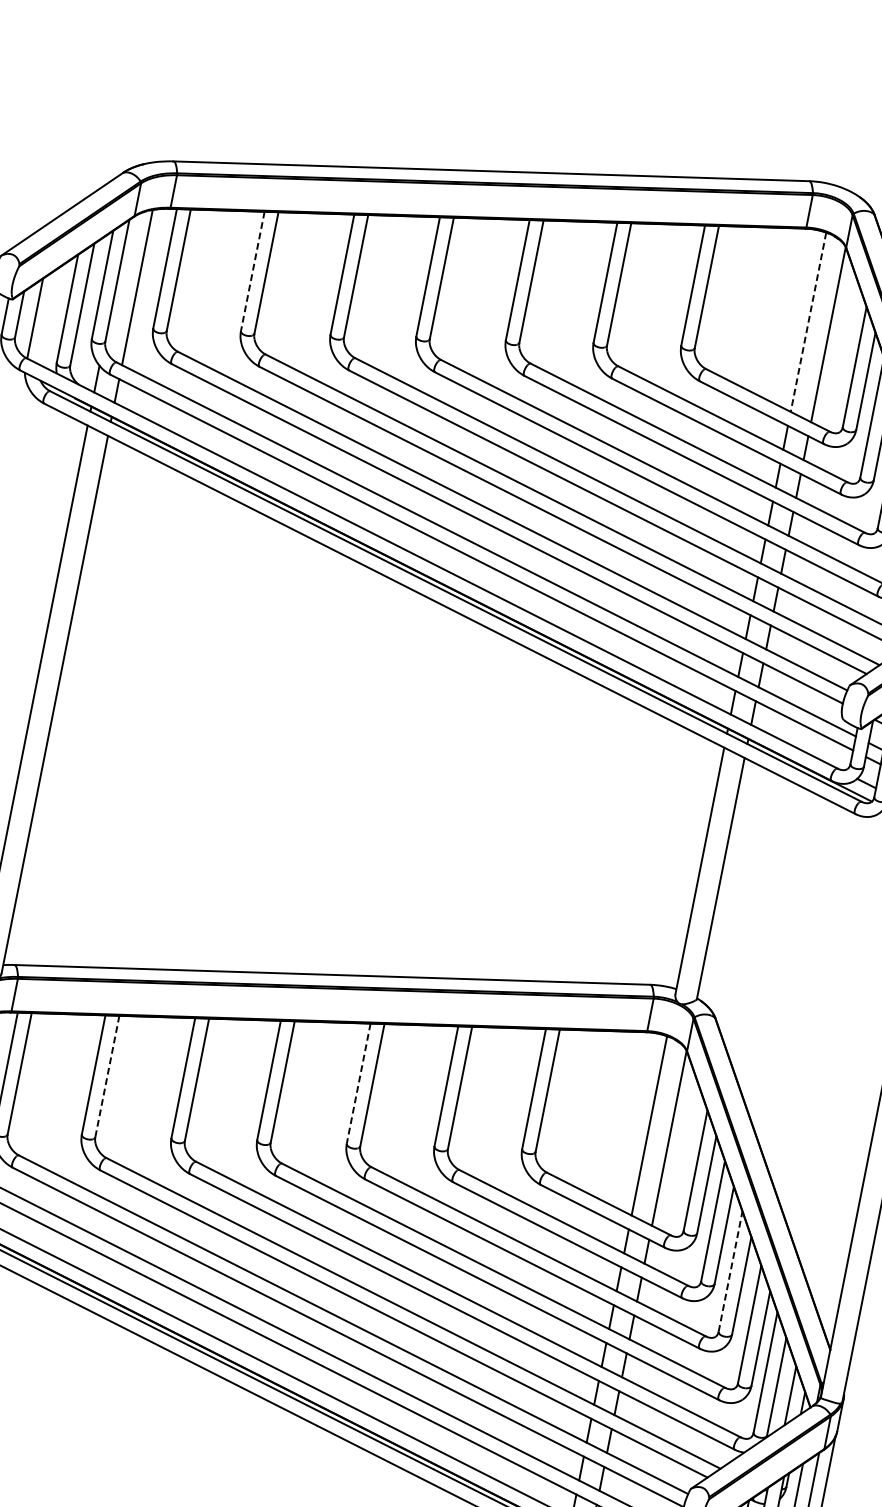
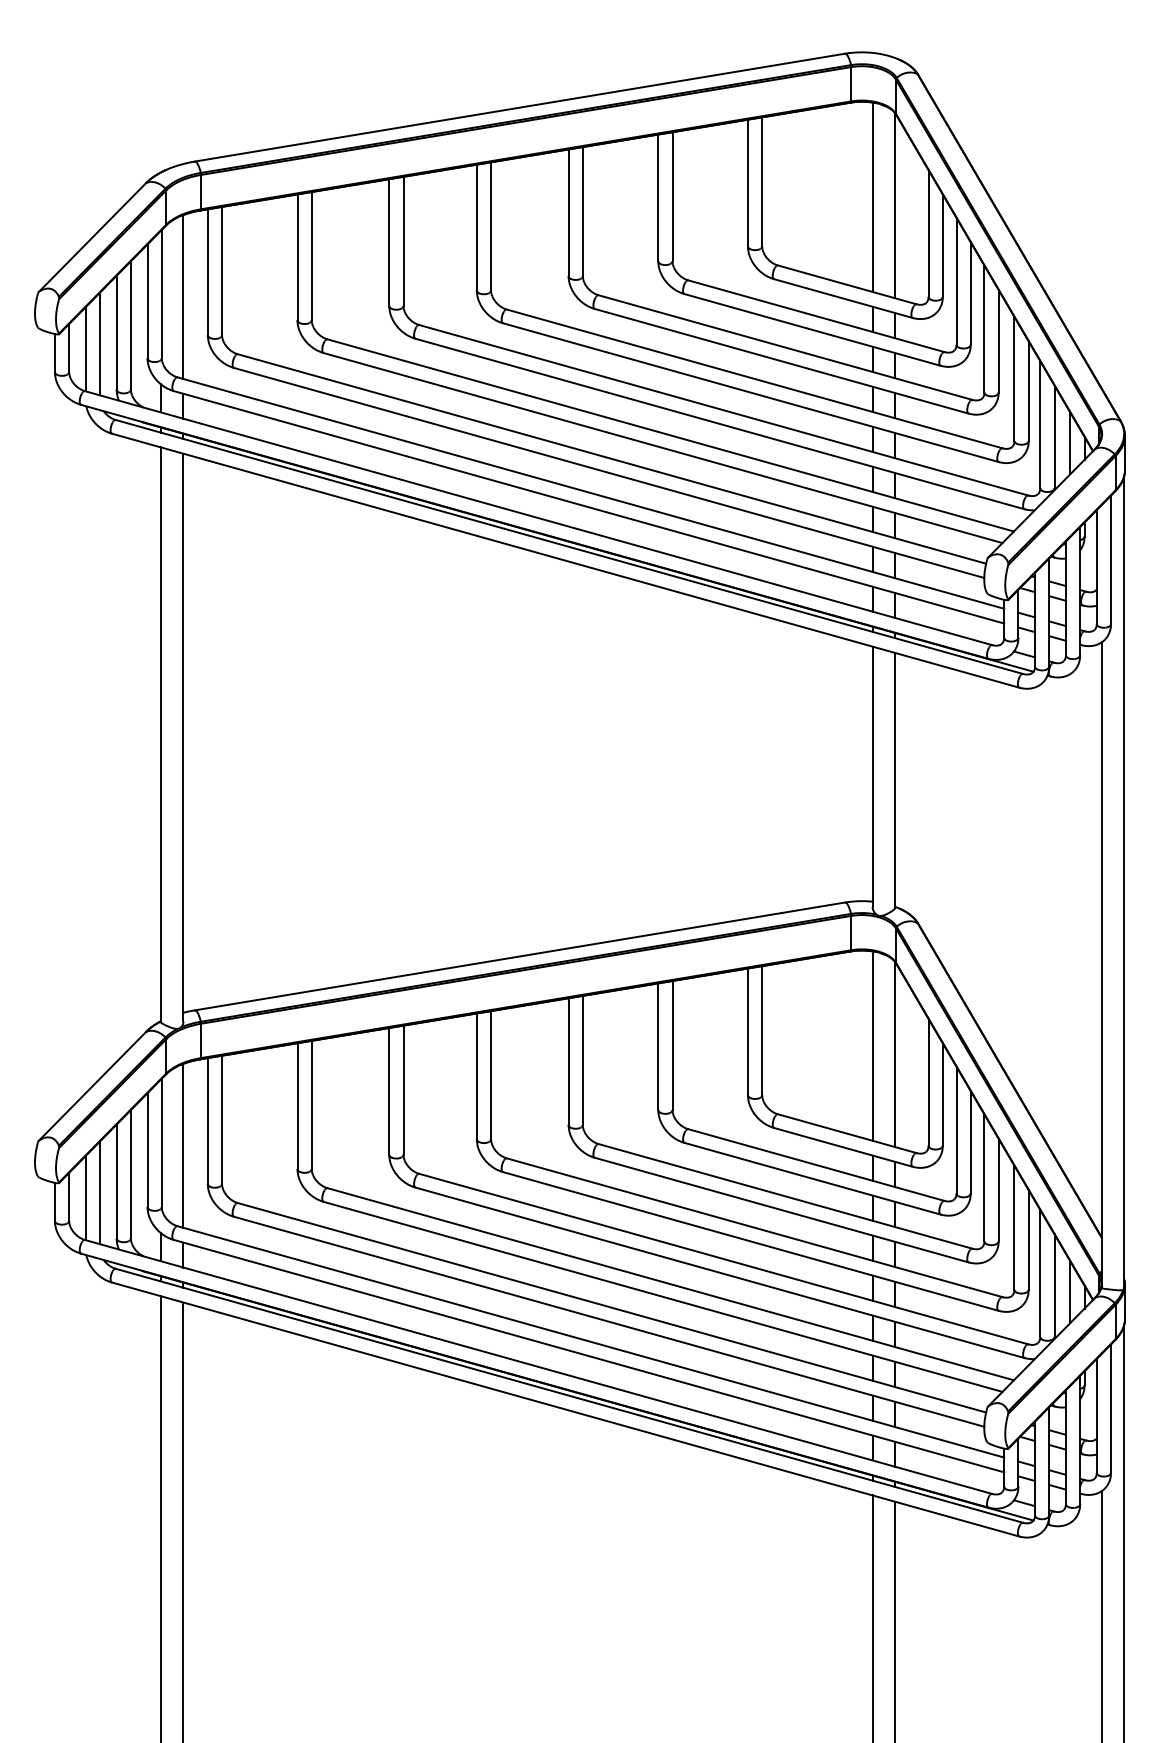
line: (252, 271) -> (297, 257), dashed -> solid
line: (50, 315) -> (100, 343), added
line: (808, 322) -> (872, 197), dashed -> solid
line: (107, 1076) -> (311, 1105), dashed -> solid
line: (358, 1084) -> (568, 1062), dashed -> solid
line: (730, 1271) -> (984, 1177), dashed -> solid

